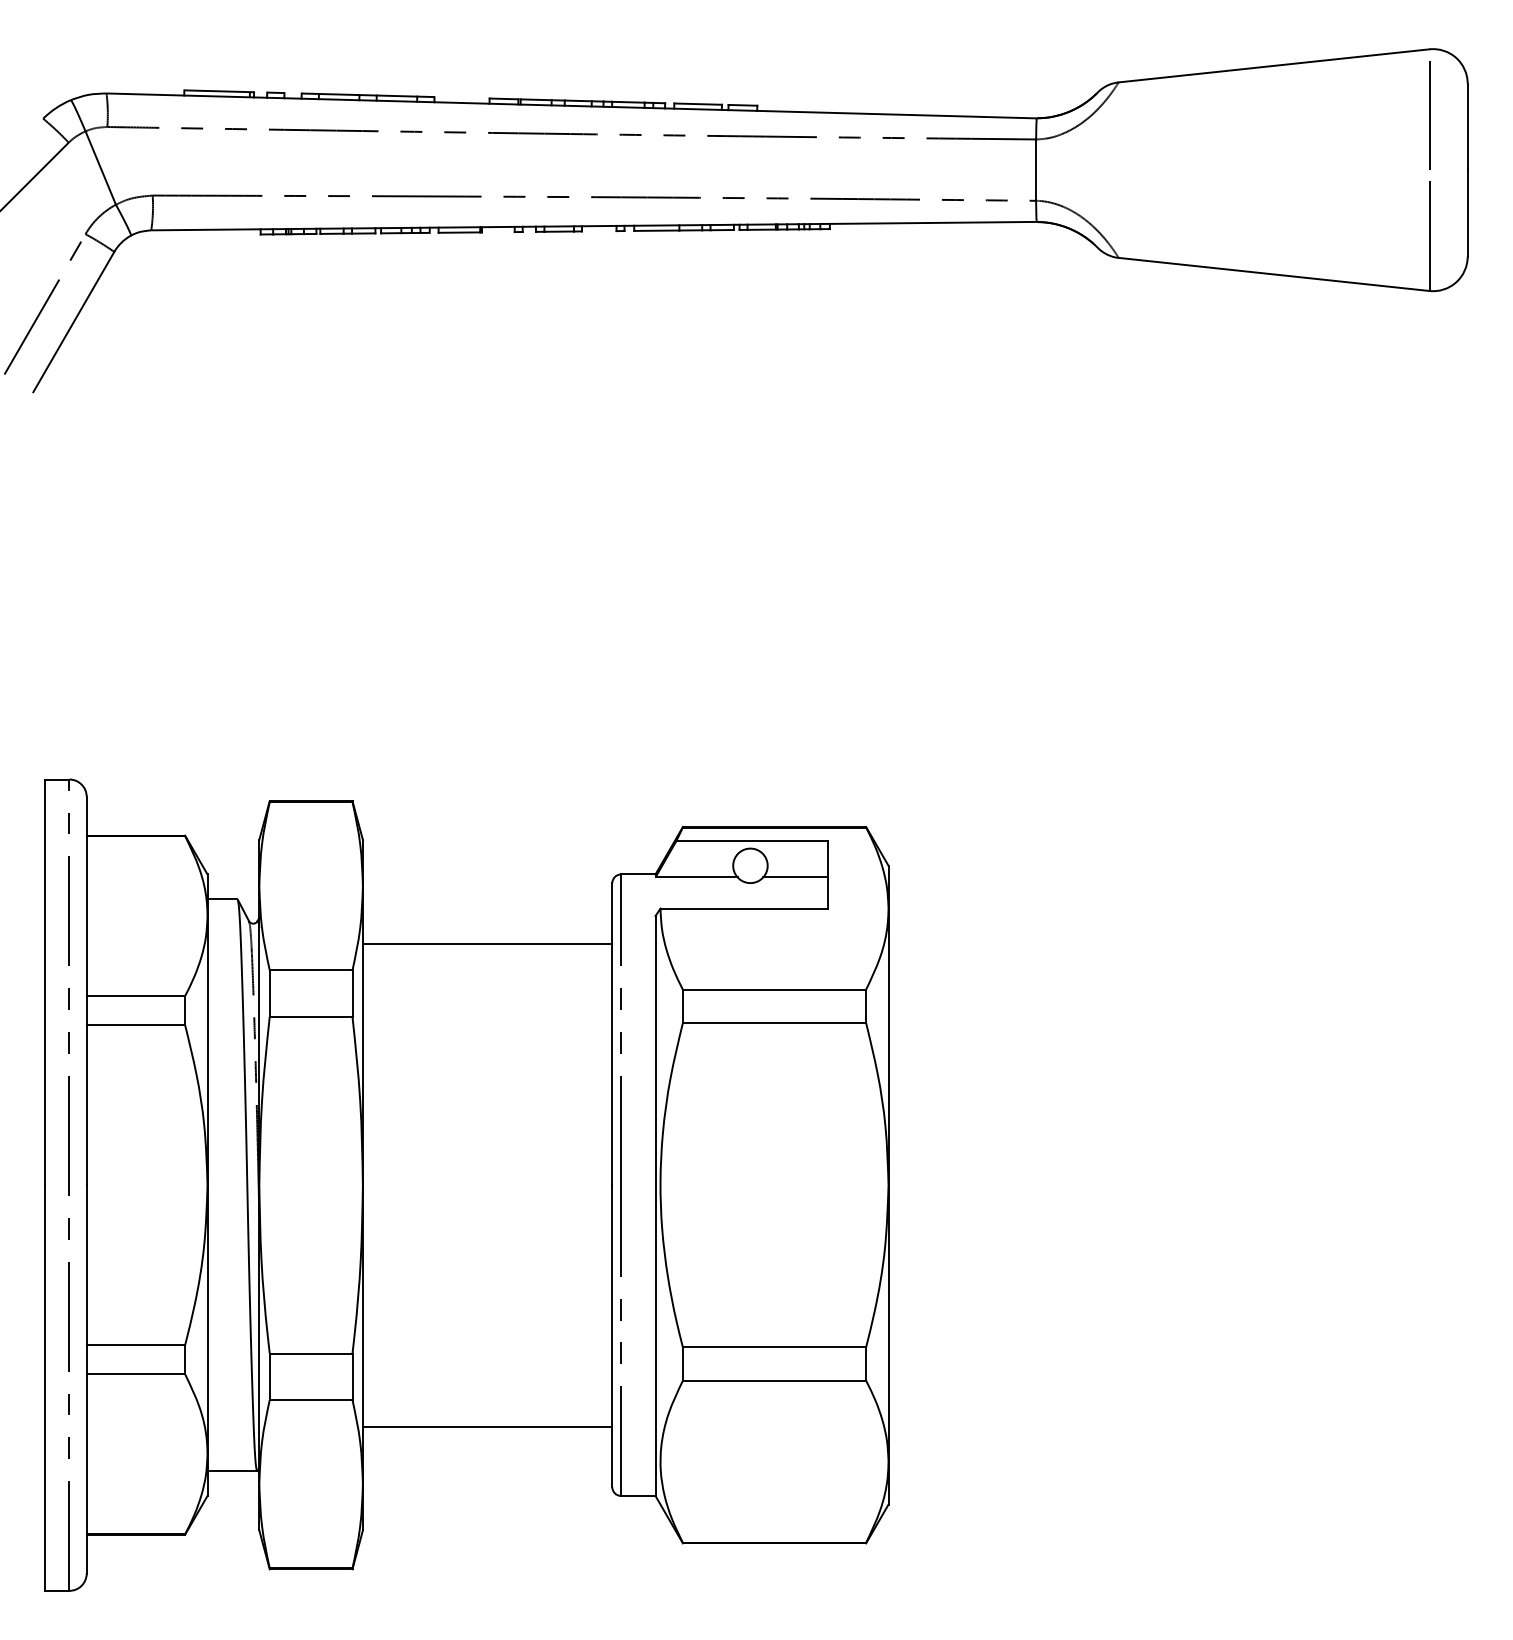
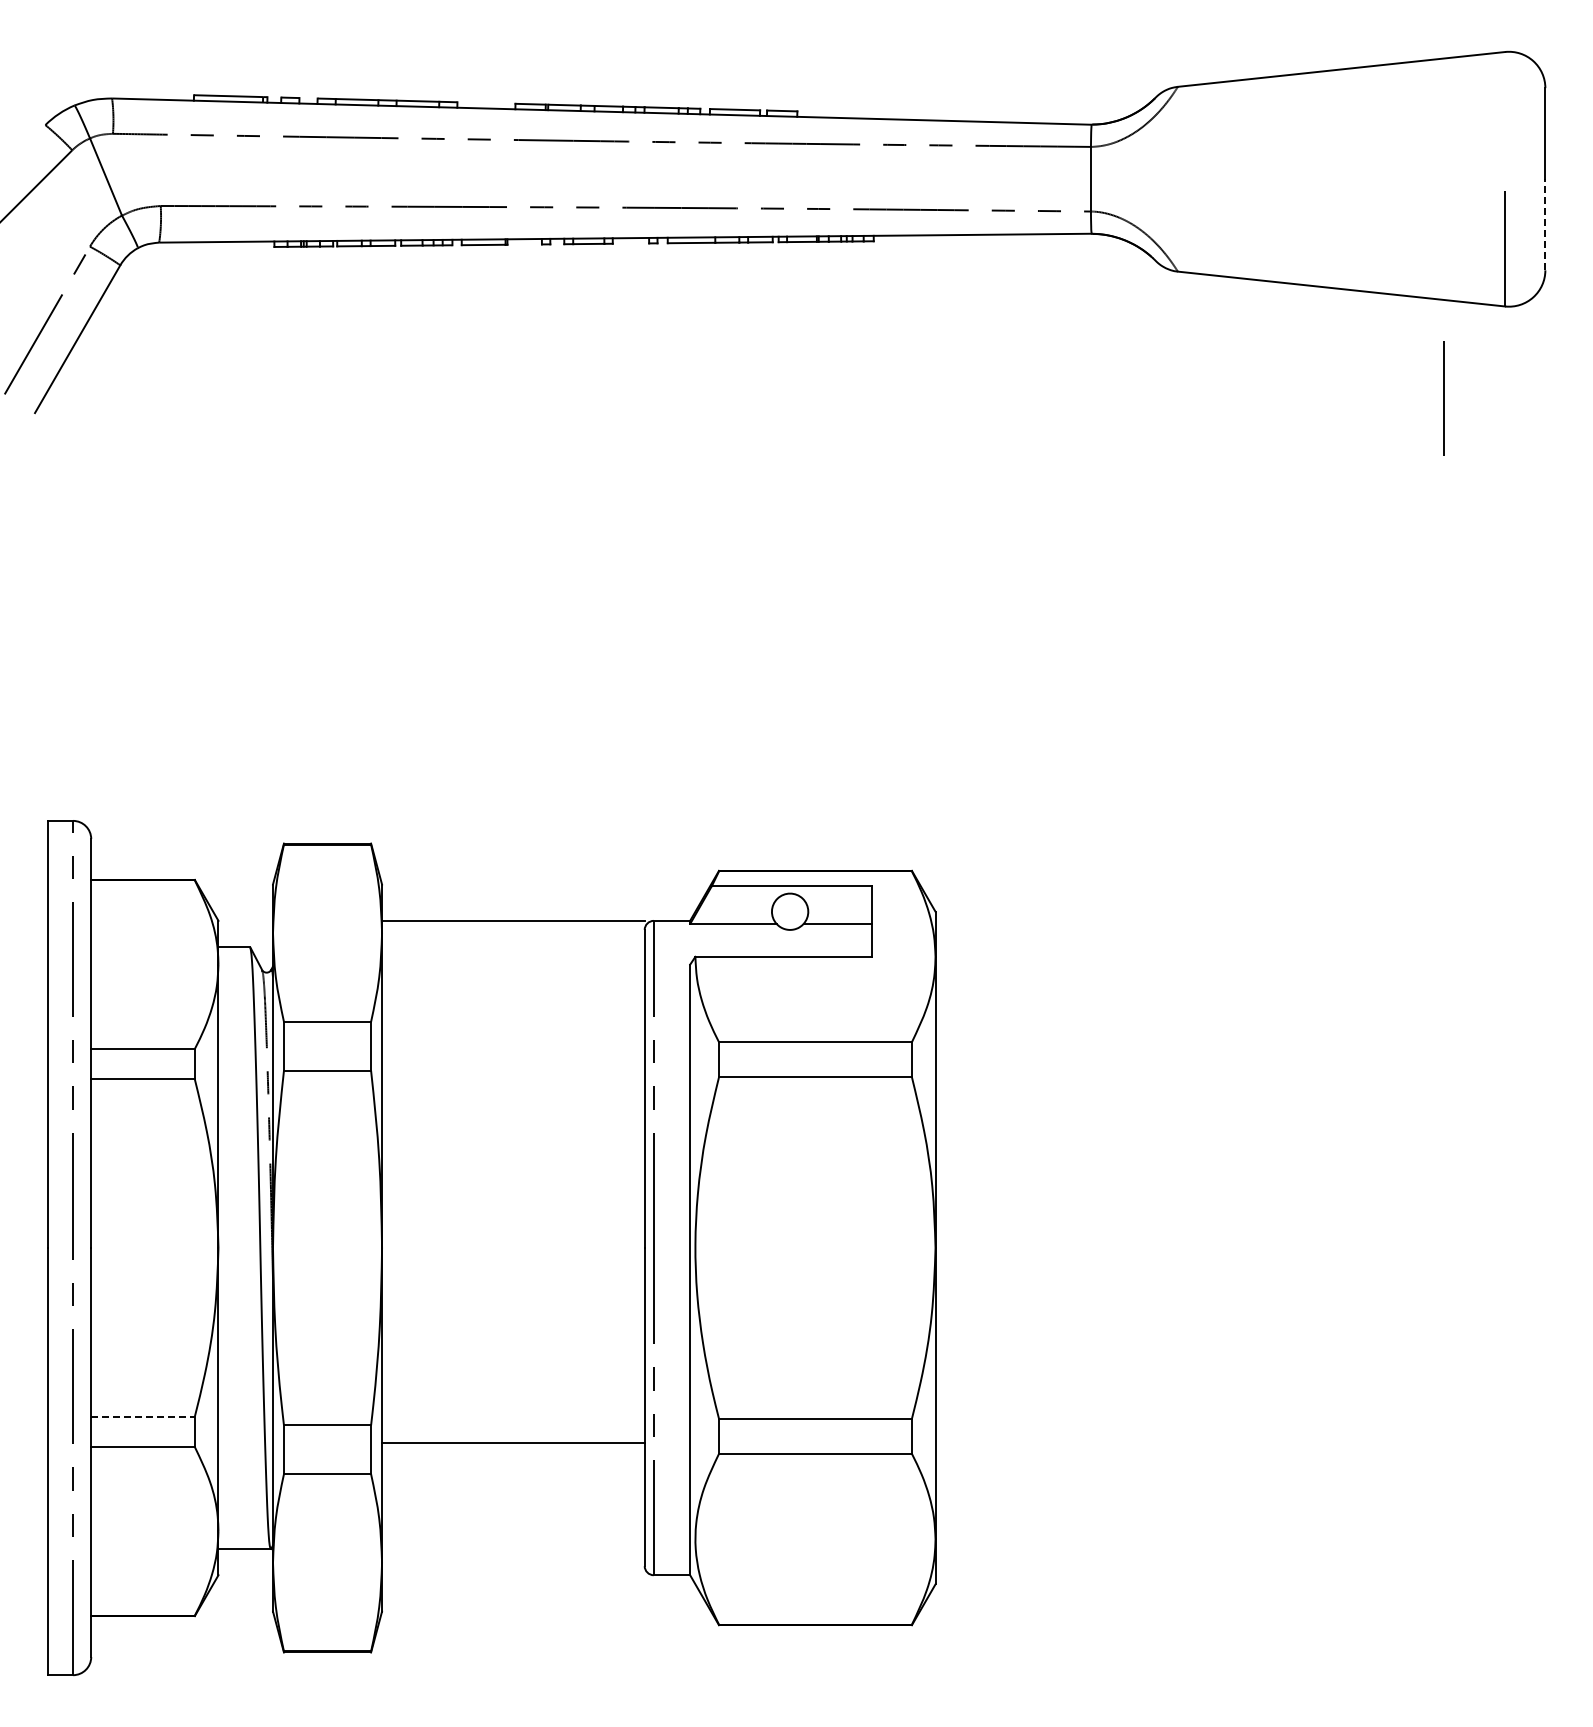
line: (1428, 115) -> (1443, 398), moved
line: (1467, 213) -> (1545, 224), solid -> dashed
line: (487, 943) -> (513, 920), moved
line: (136, 1345) -> (143, 1416), solid -> dashed
line: (487, 1426) -> (513, 1442), moved

